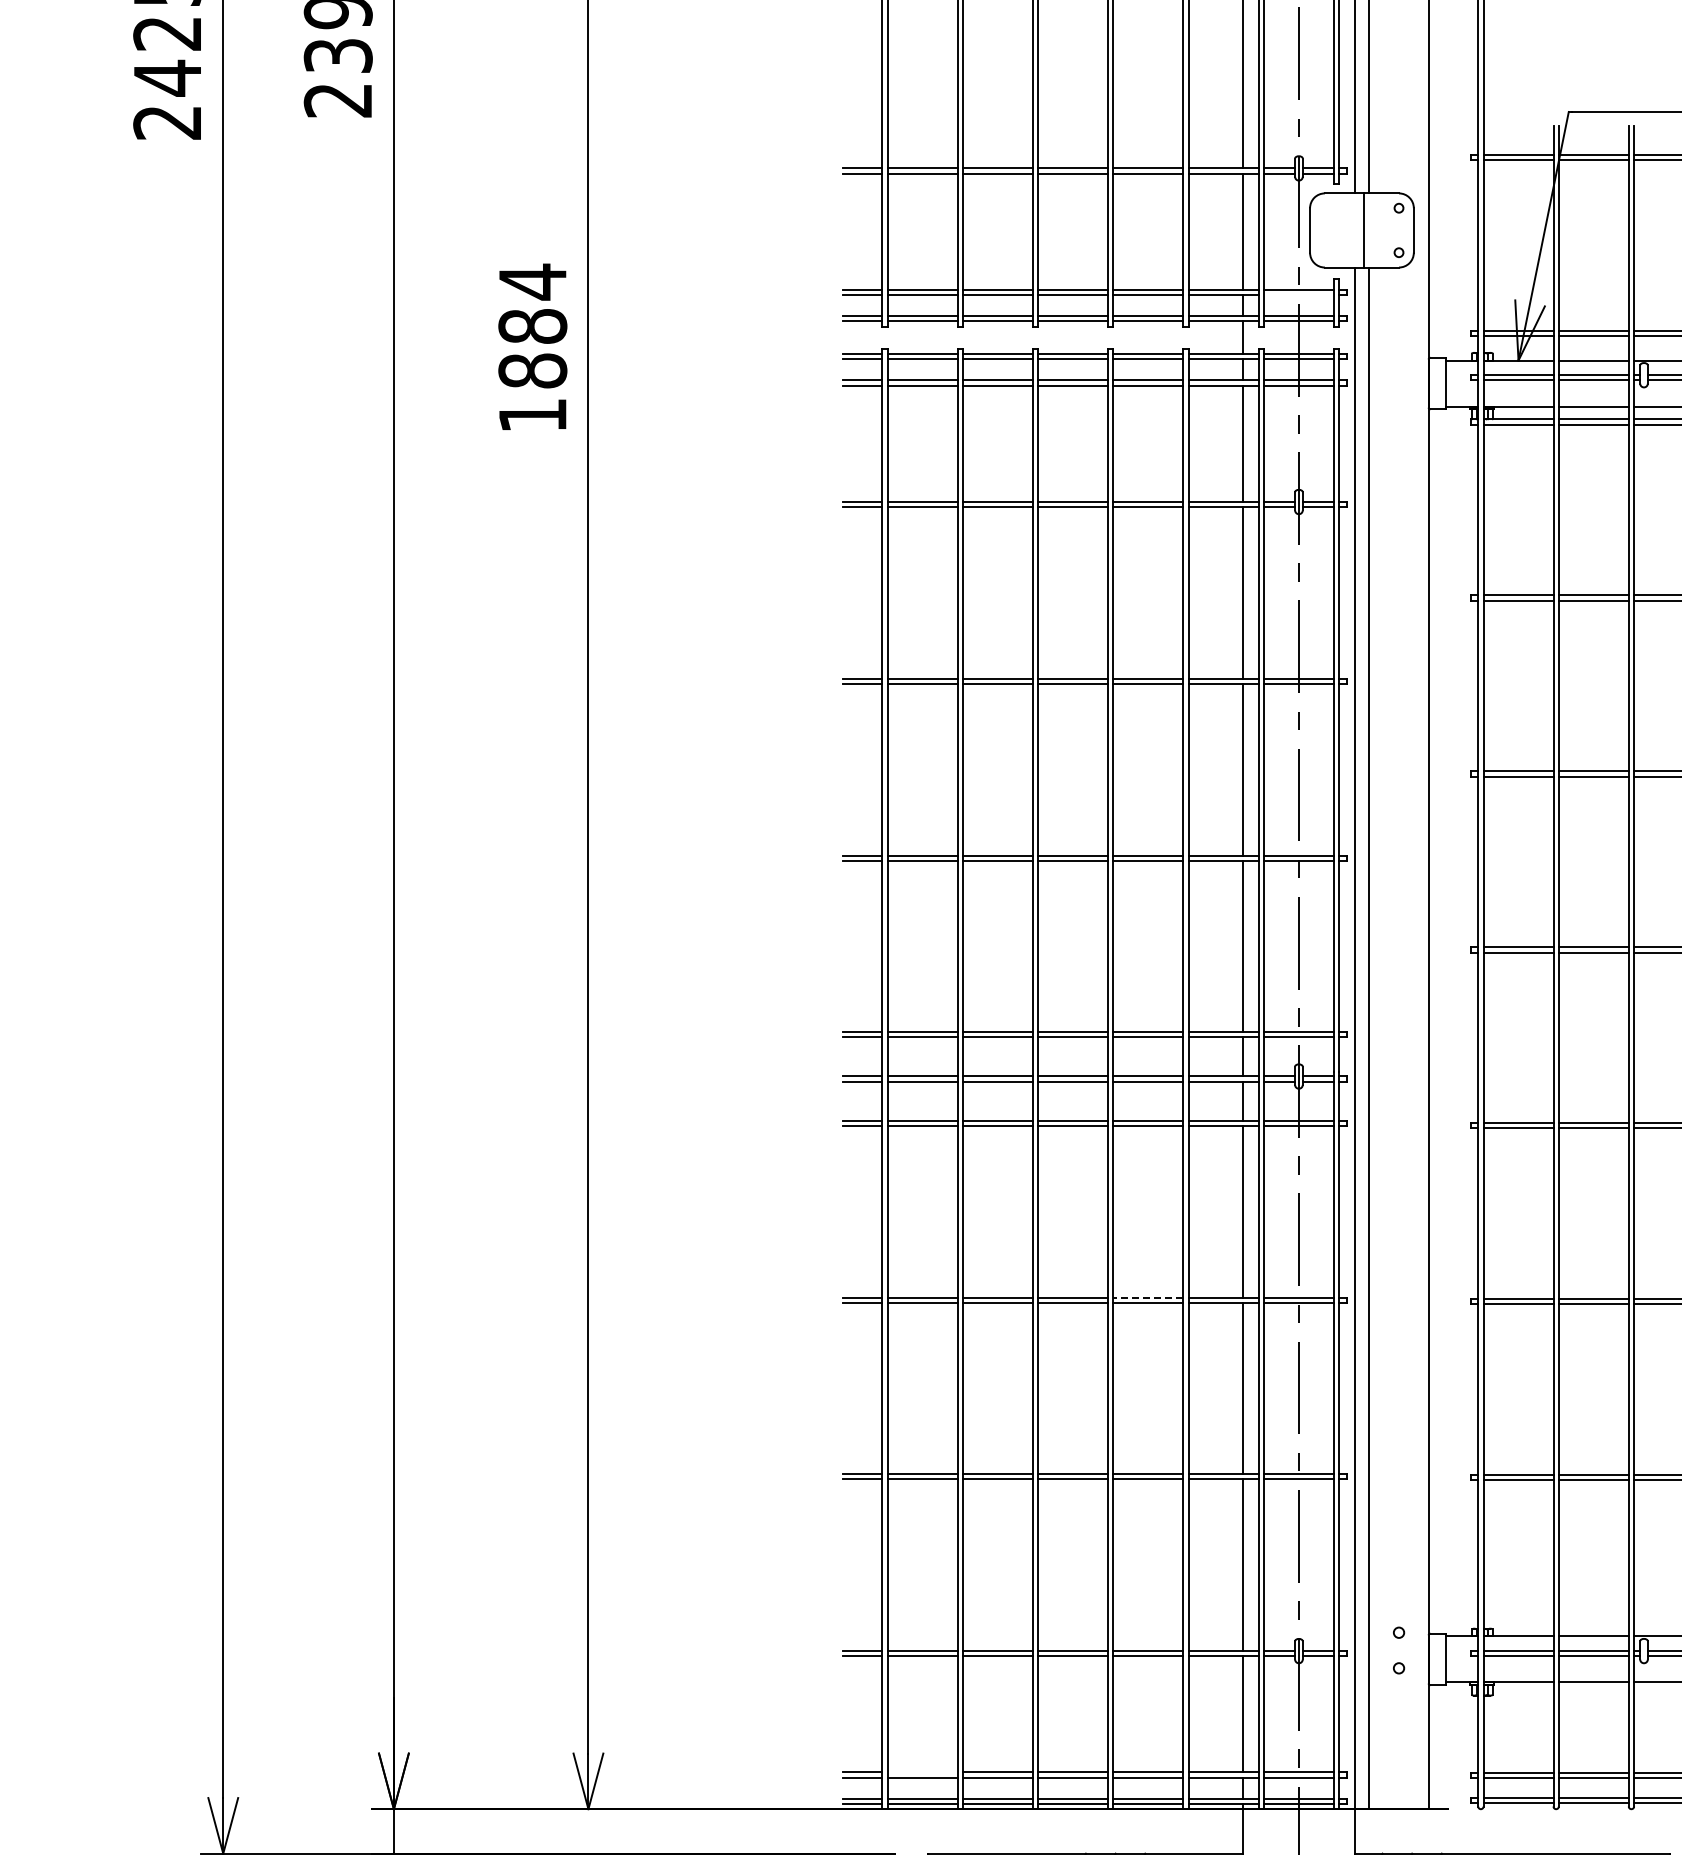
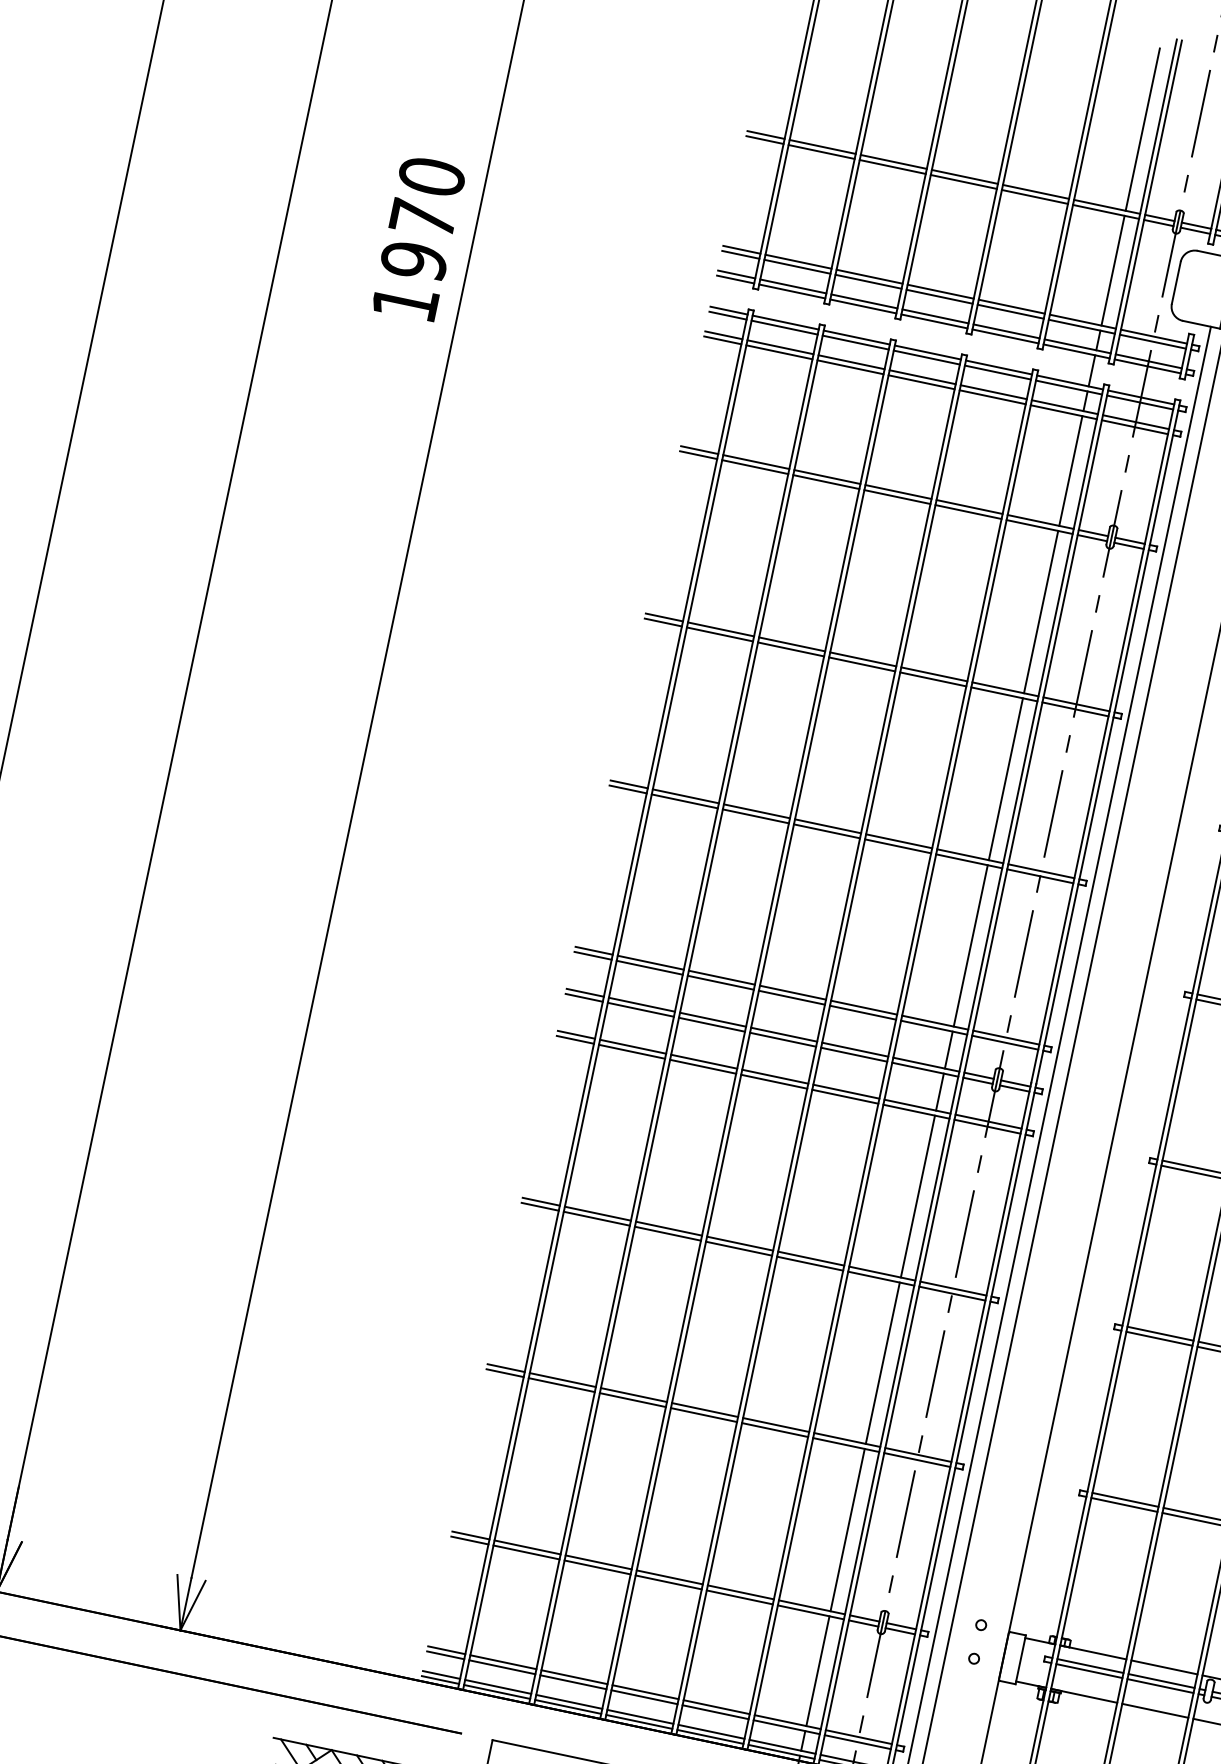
line: (1298, 295) -> (1152, 342), added
text: (532, 325) -> (422, 217), 1884 -> 1970
line: (1148, 1297) -> (811, 1258), dashed -> solid
line: (922, 1772) -> (503, 1662), added

